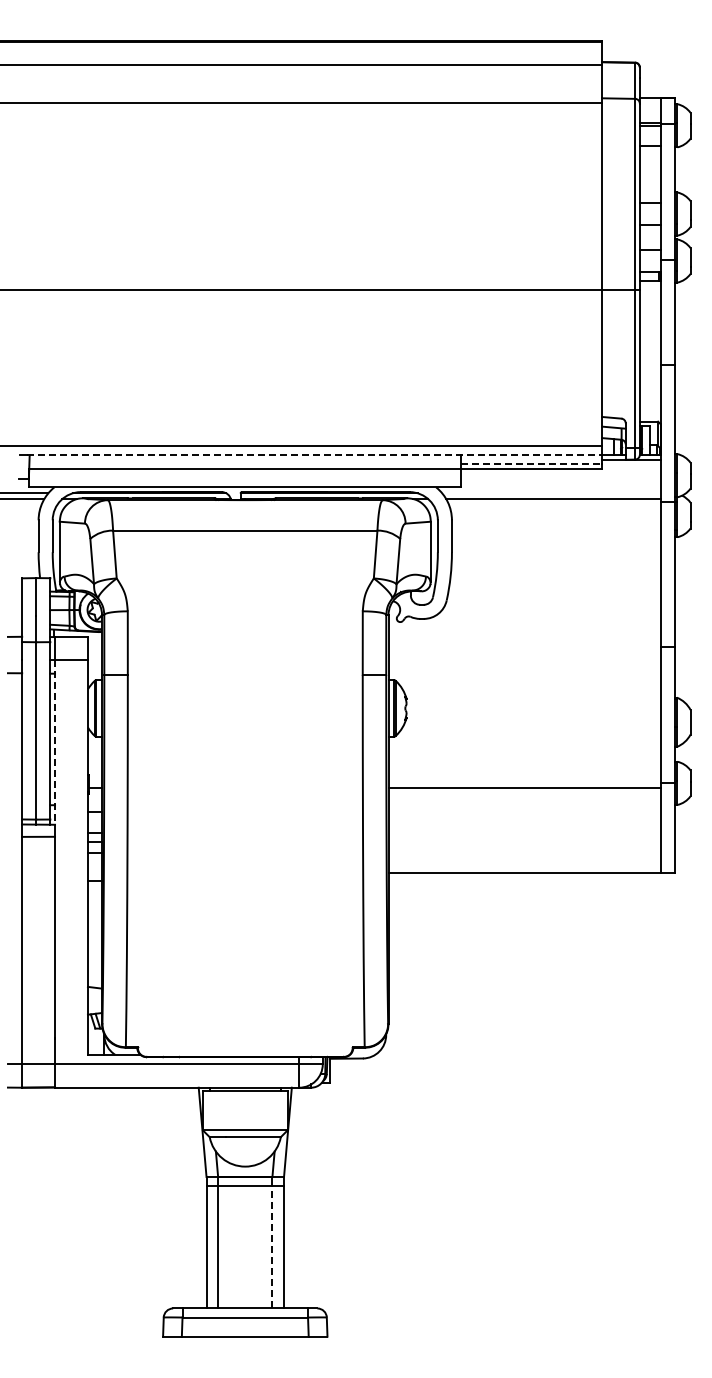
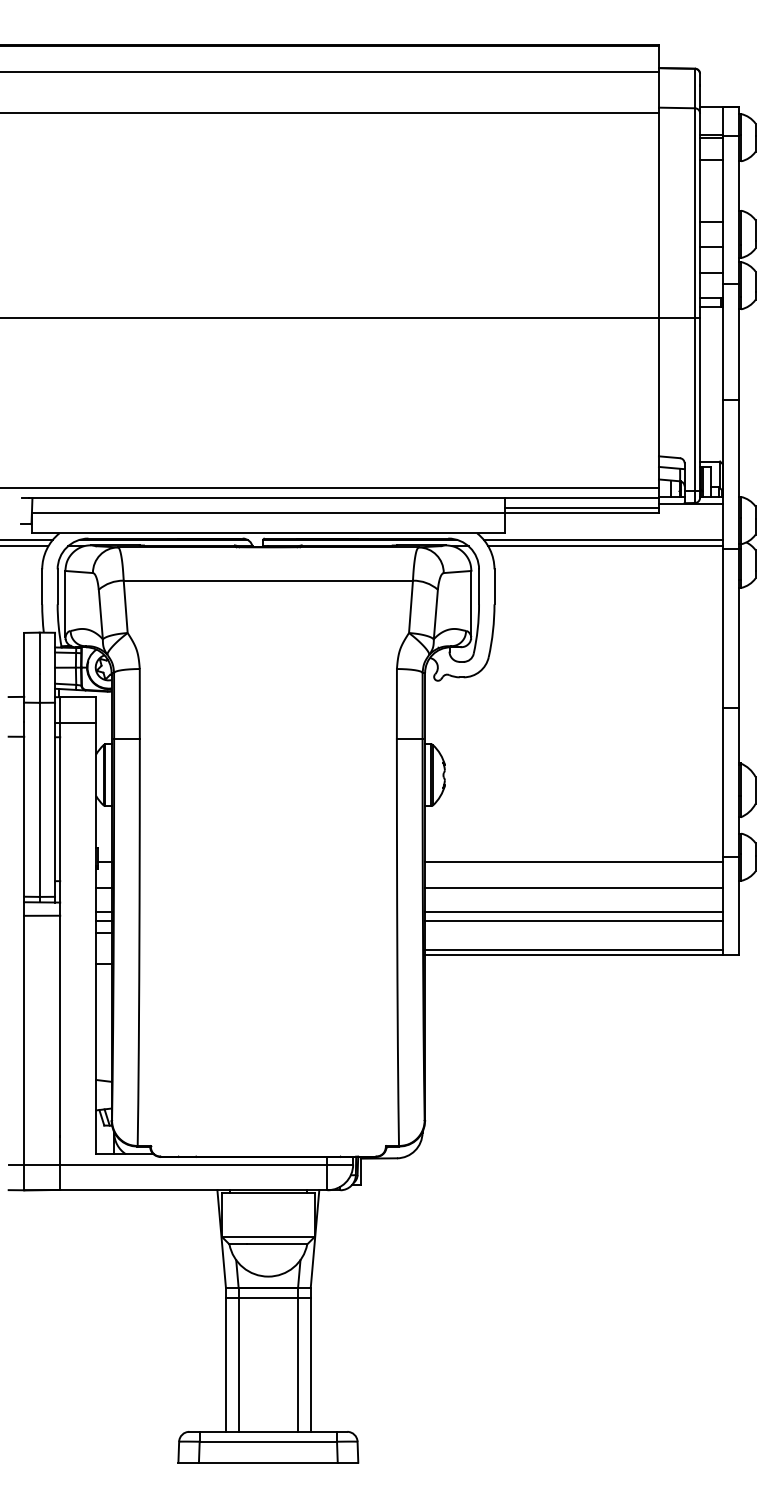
line: (314, 455) -> (344, 498), dashed -> solid
line: (532, 463) -> (582, 507), dashed -> solid
line: (551, 493) -> (603, 540), added
line: (55, 743) -> (60, 813), dashed -> solid
line: (524, 811) -> (573, 888), added
line: (524, 833) -> (573, 912), added
line: (524, 841) -> (573, 920), added
line: (524, 867) -> (573, 949), added
line: (272, 1246) -> (298, 1364), dashed -> solid

